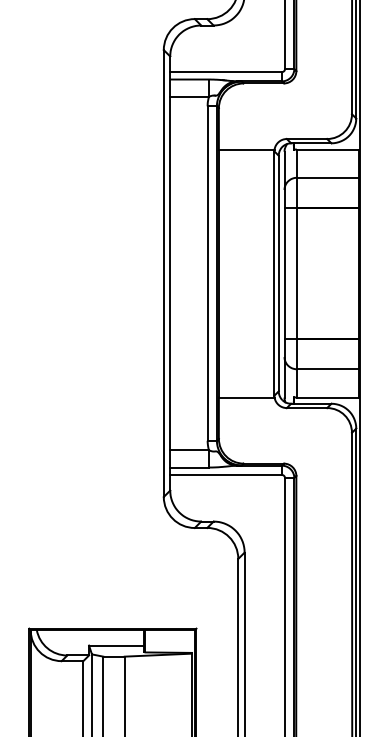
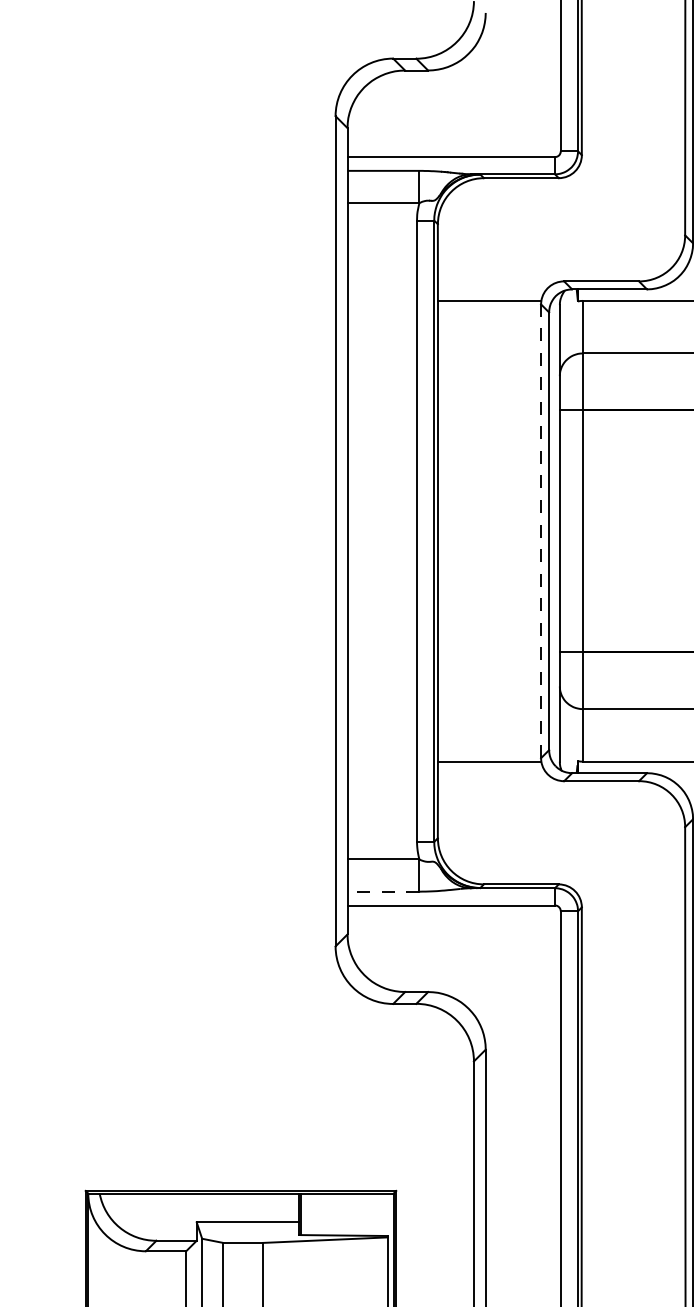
line: (274, 273) -> (541, 531), solid -> dashed
line: (189, 467) -> (383, 891), solid -> dashed

